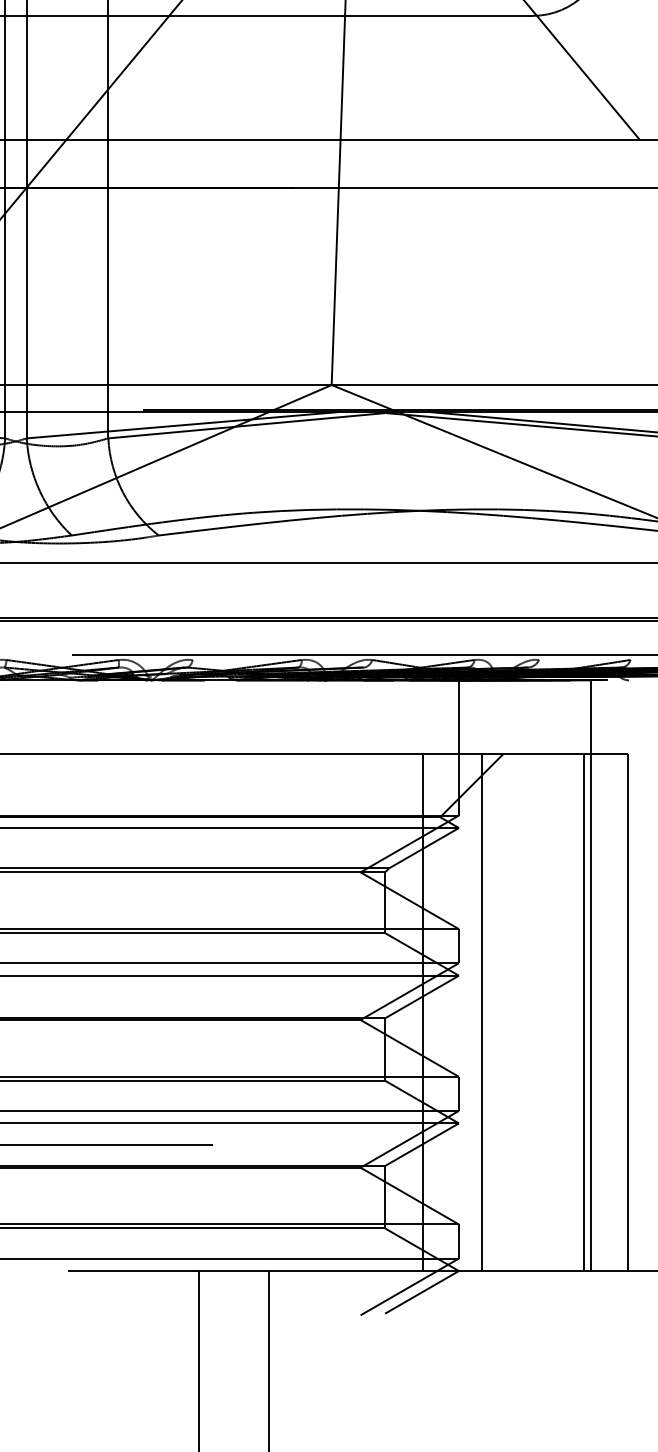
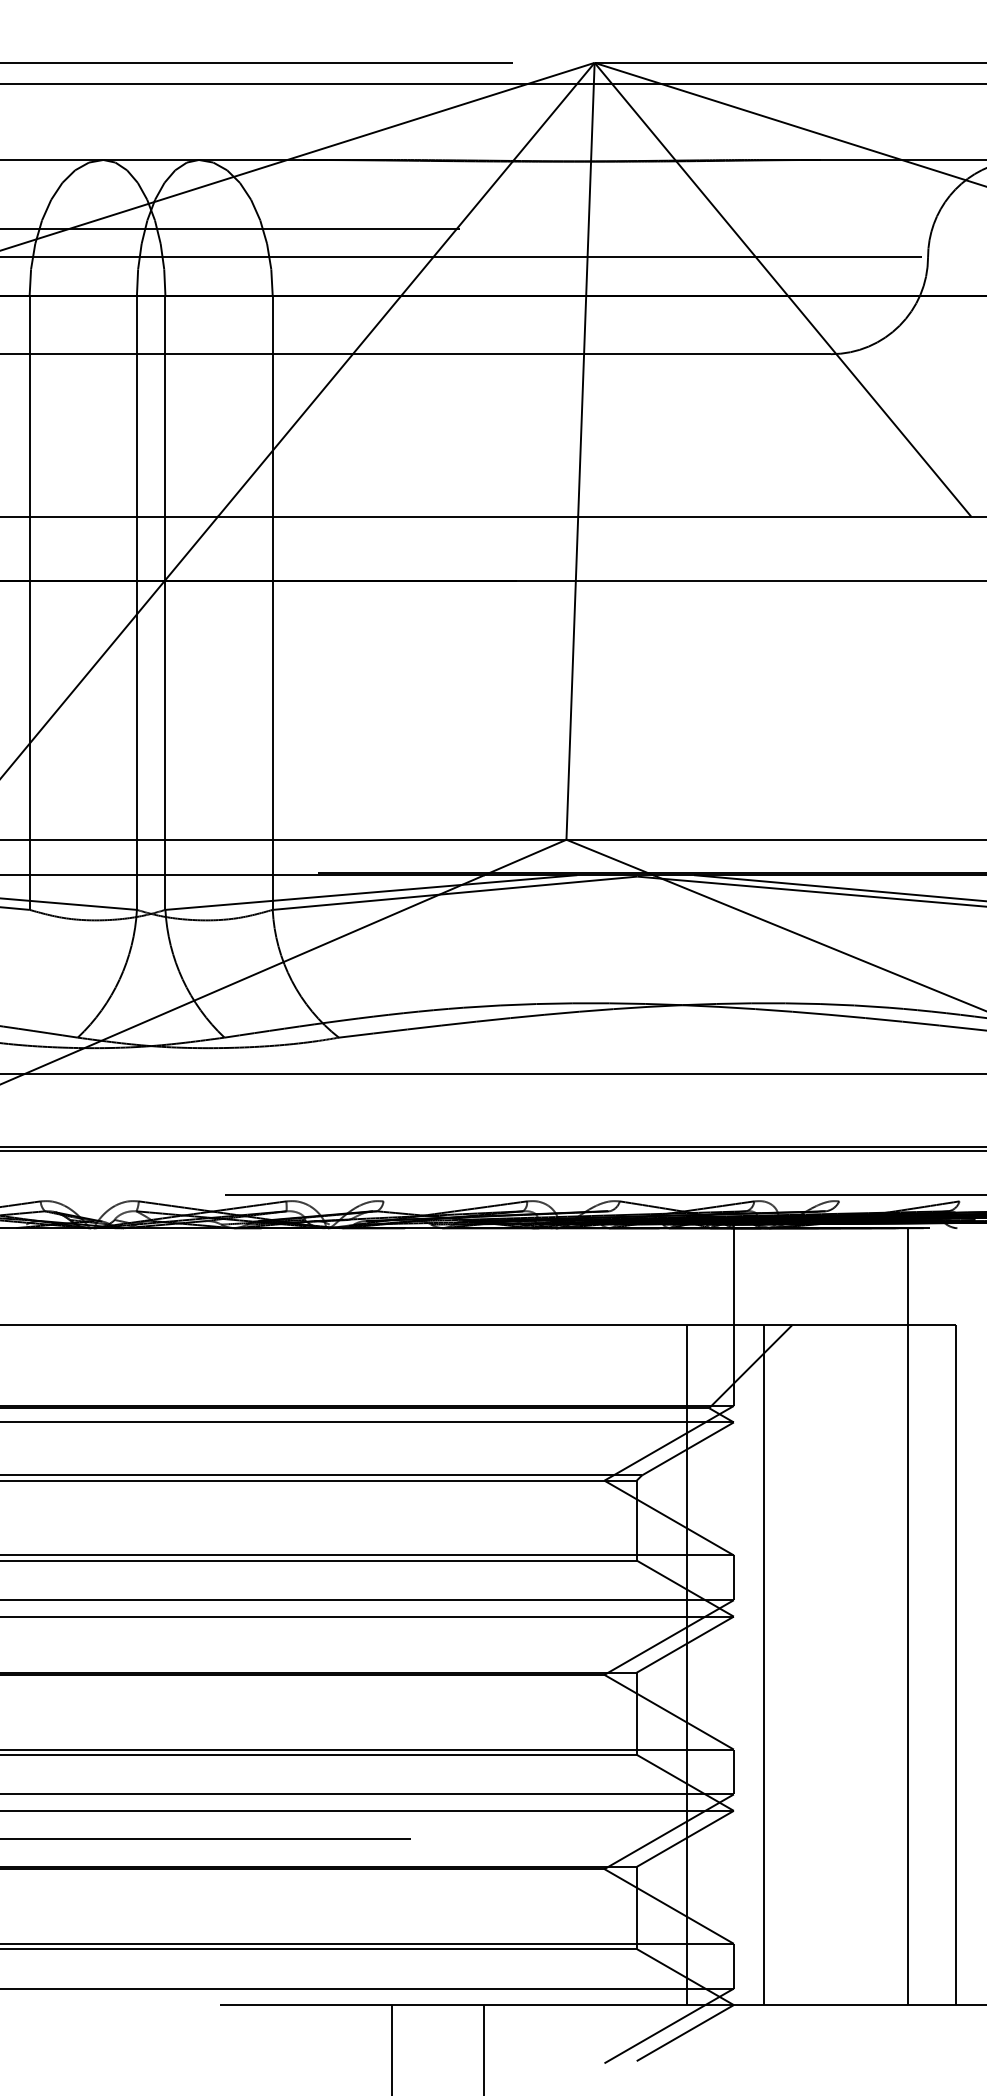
line: (584, 1012) -> (898, 1665), removed

